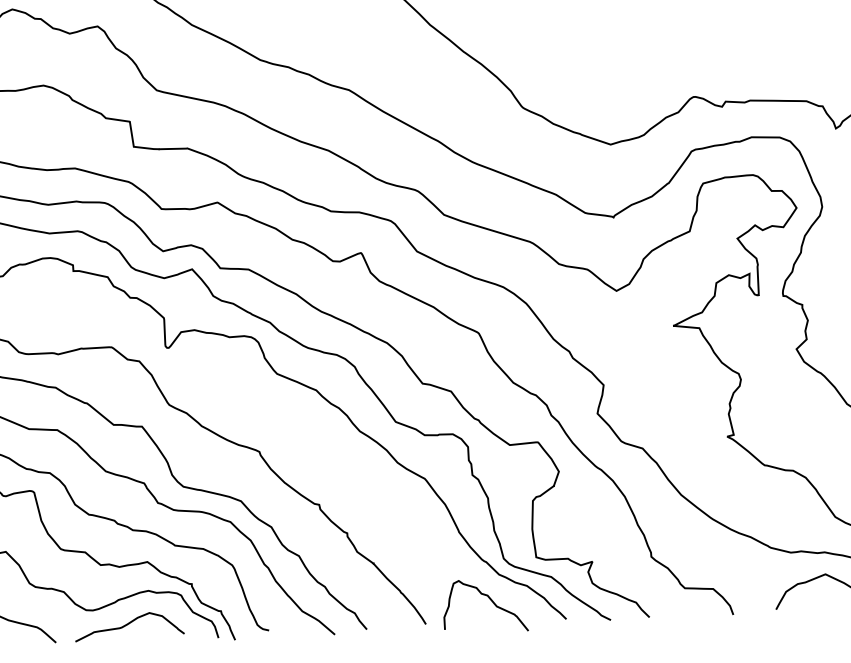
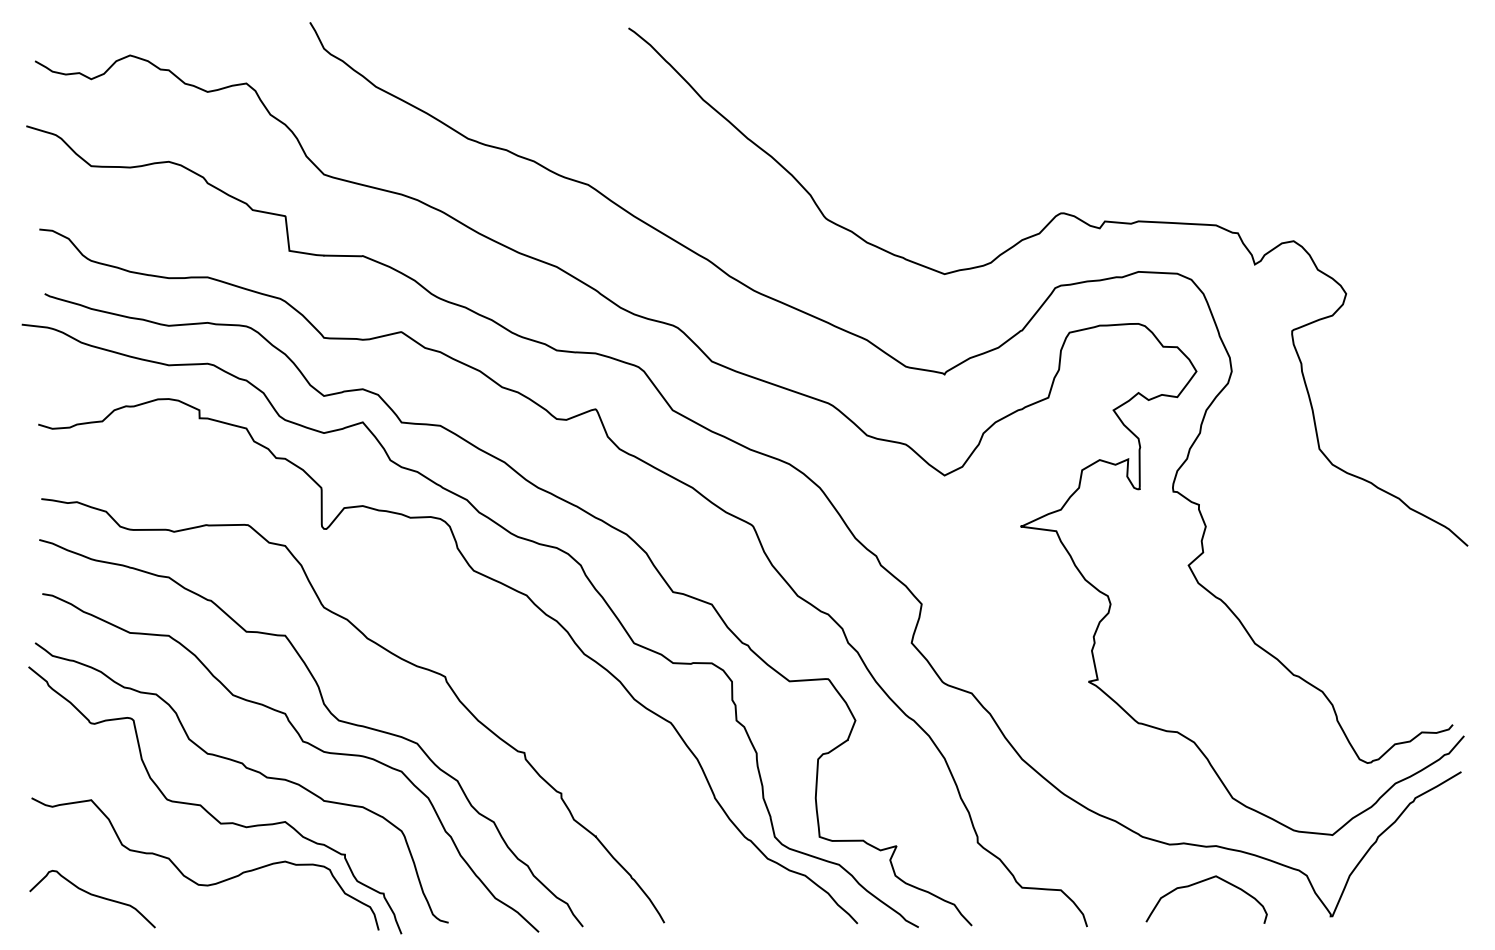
curve: (490, 600) -> (754, 893), removed
curve: (127, 625) -> (254, 907), removed

